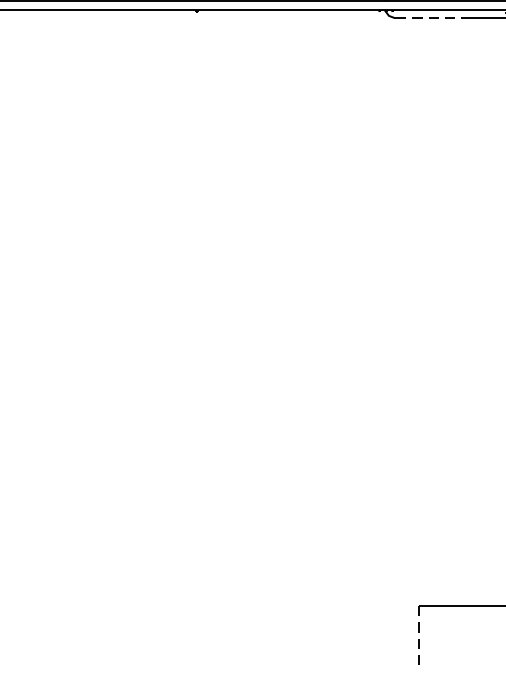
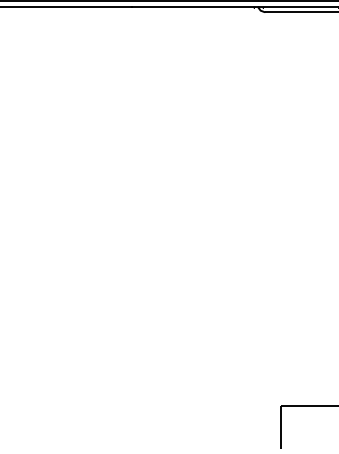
line: (433, 18) -> (290, 12), dashed -> solid
line: (420, 637) -> (281, 427), dashed -> solid

